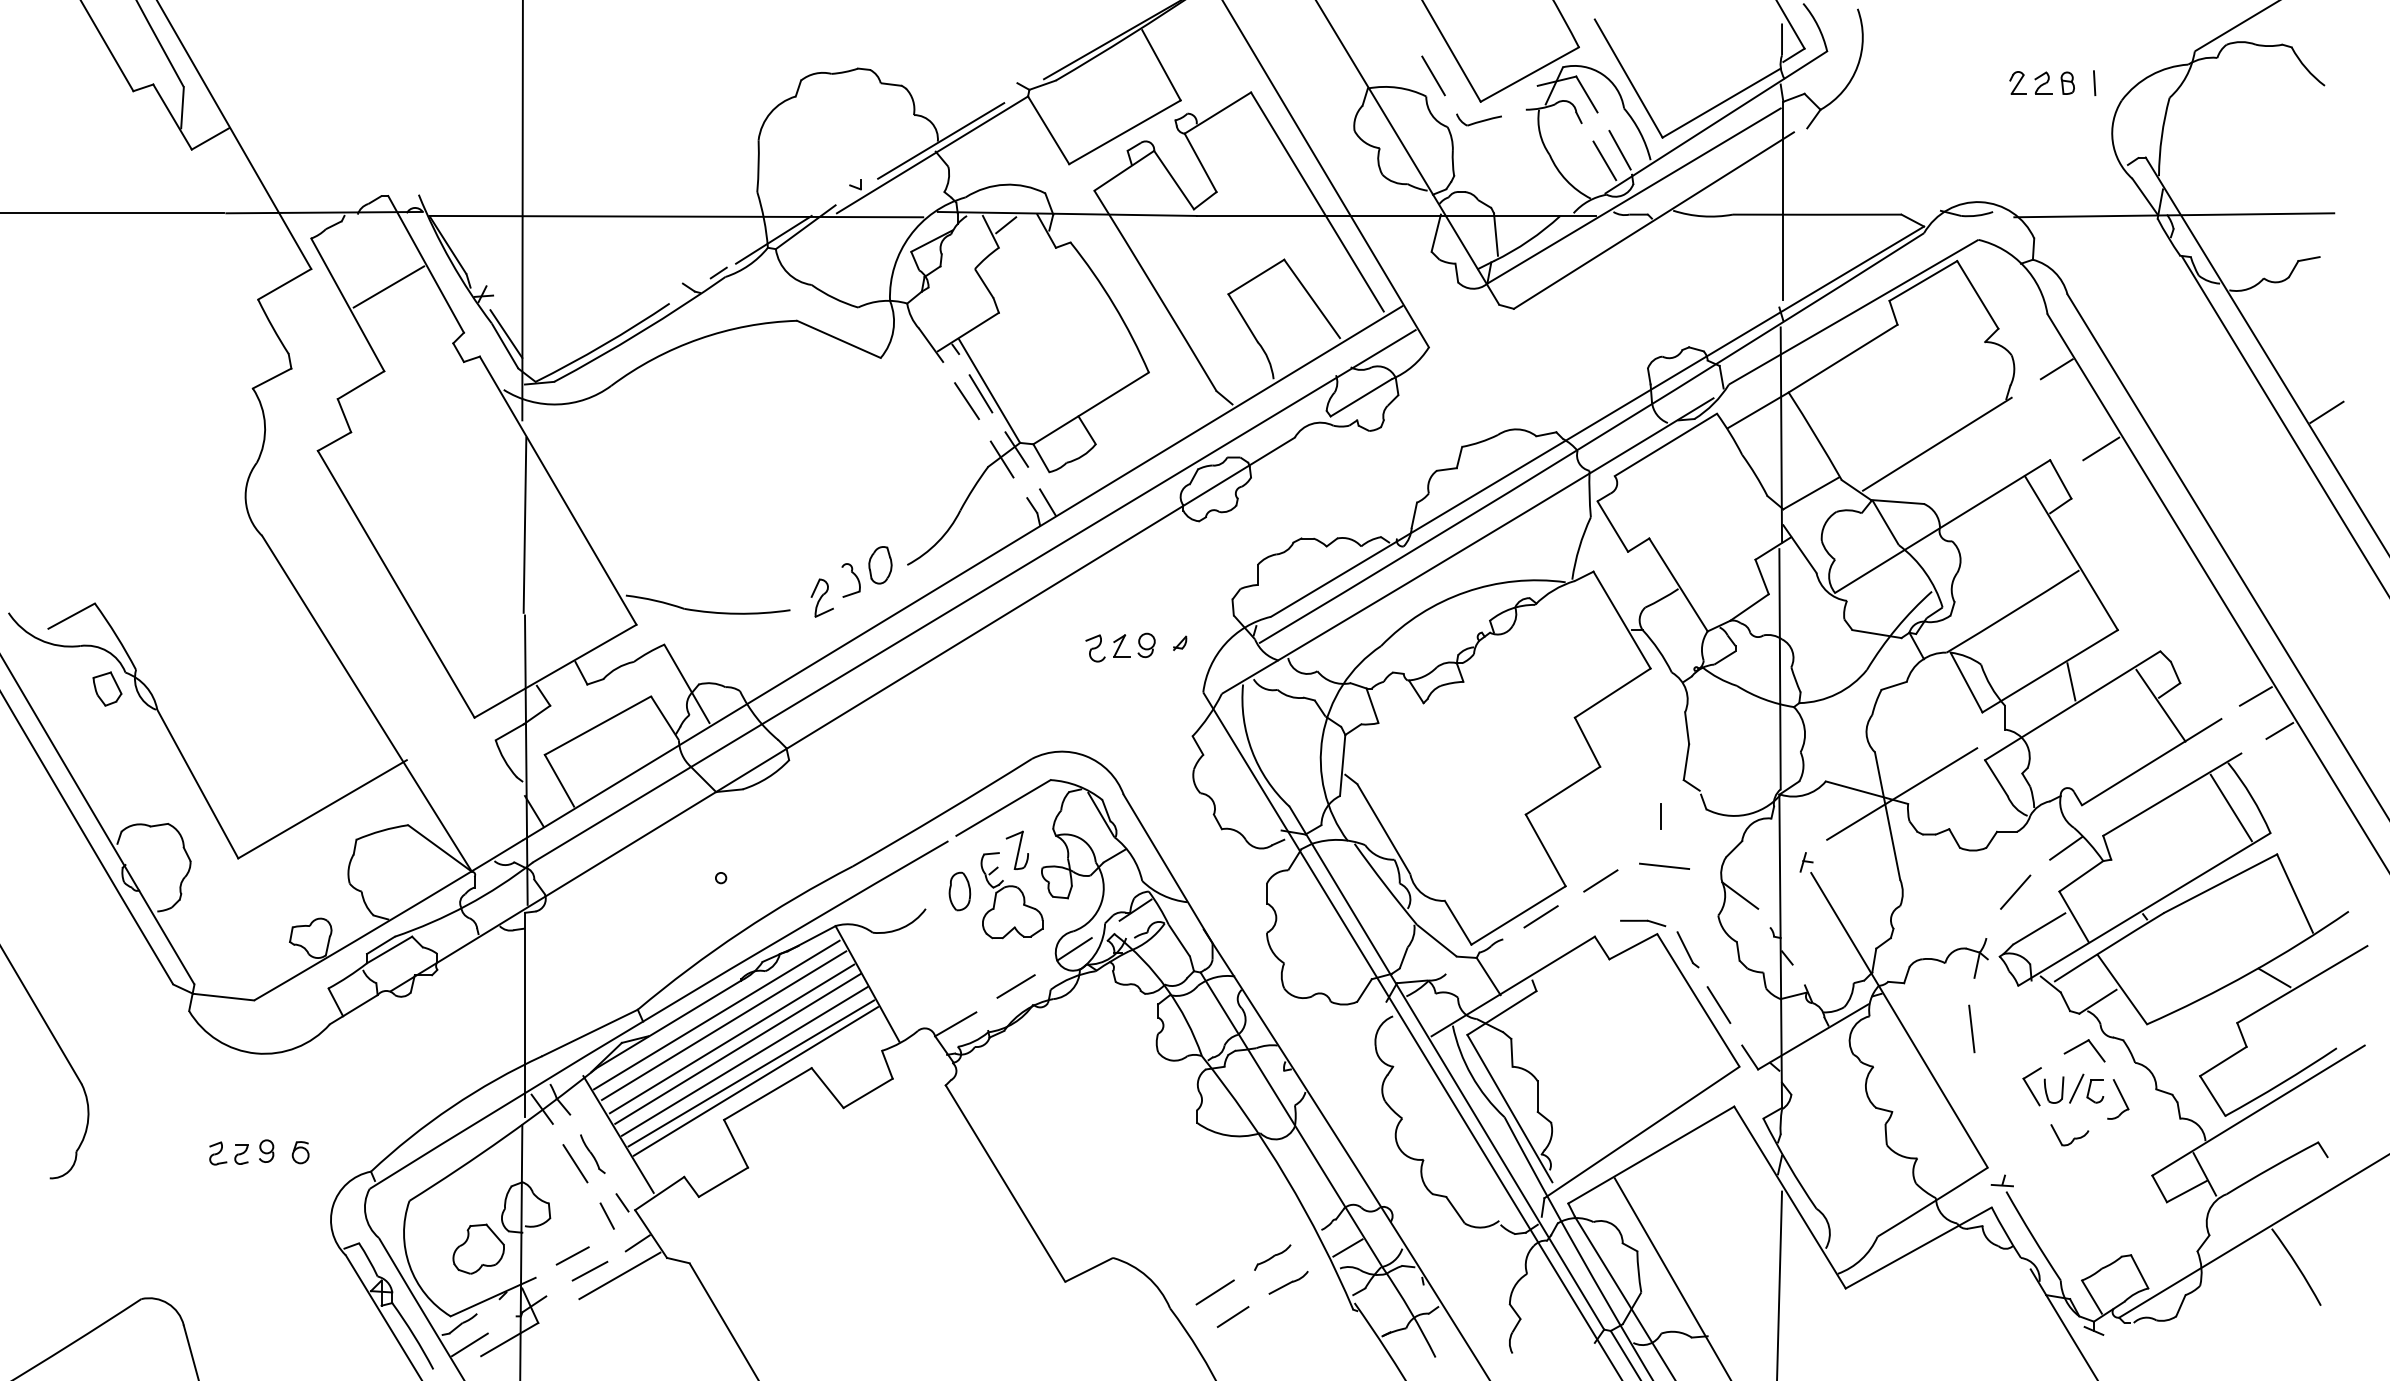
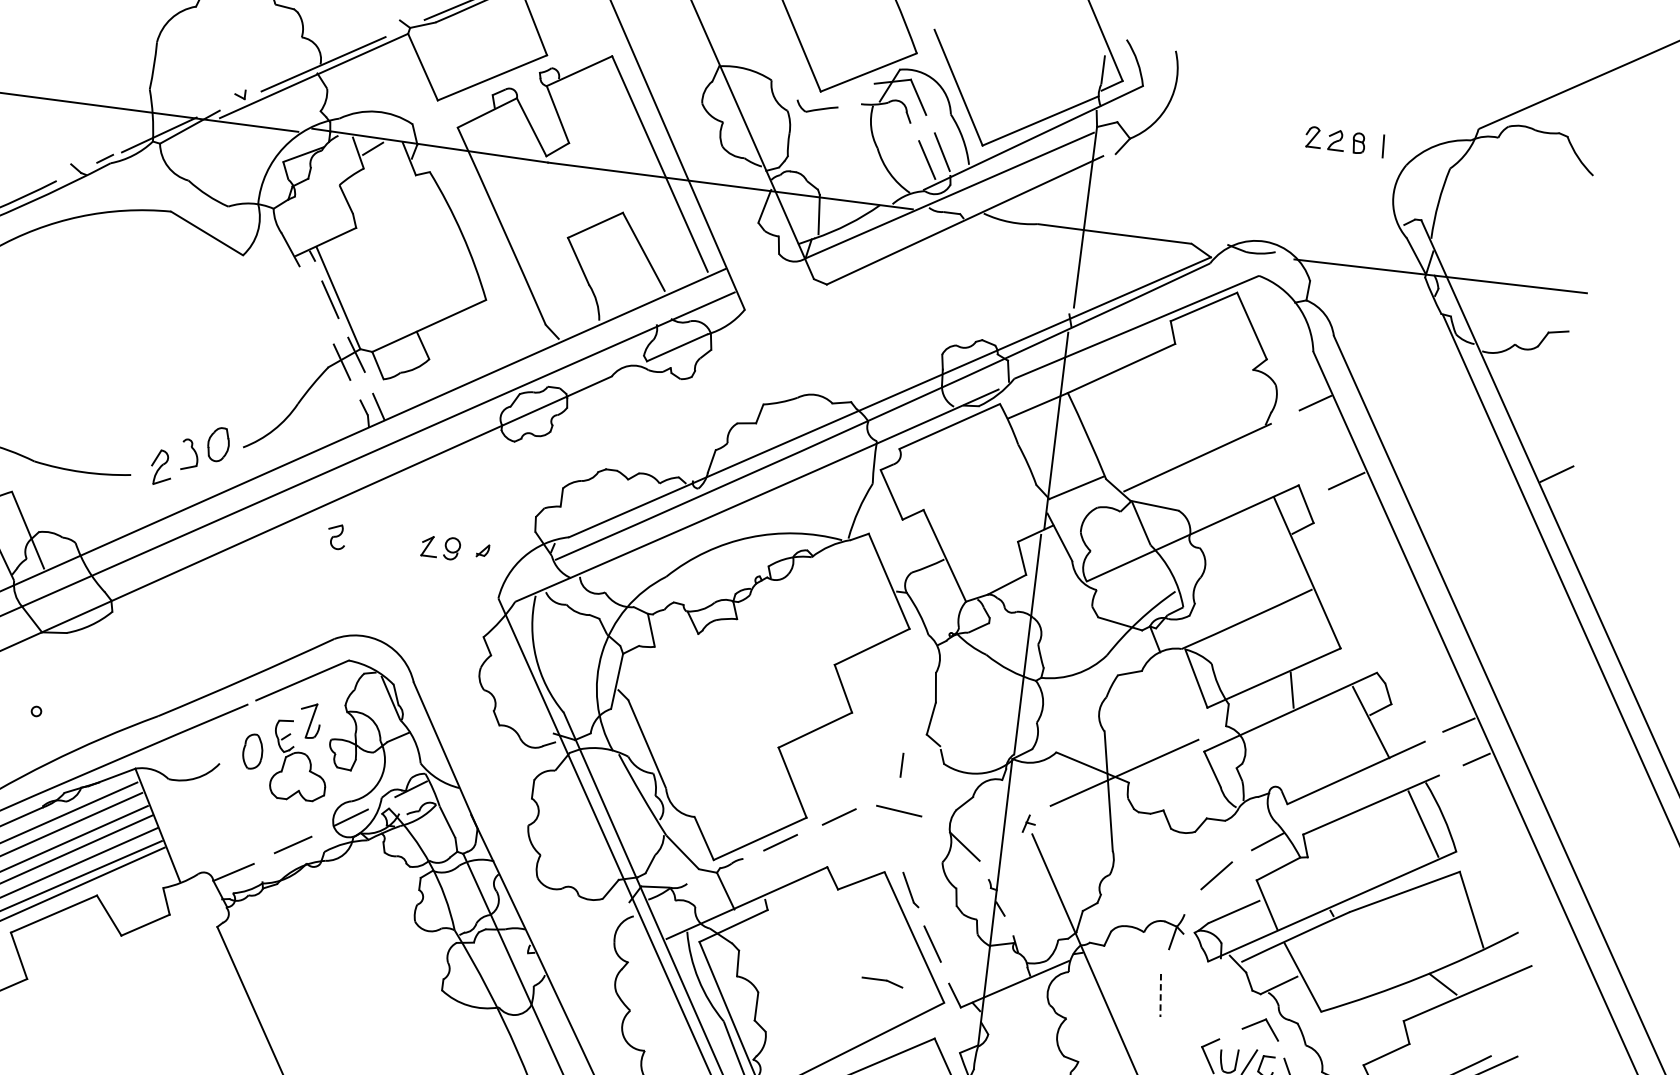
line: (1433, 75) -> (780, 62), removed
line: (966, 401) -> (316, 305), removed
part: (1095, 648) -> (336, 536), moved
part: (1643, 923) -> (882, 982), moved
line: (1971, 1029) -> (1160, 995), solid -> dashed

